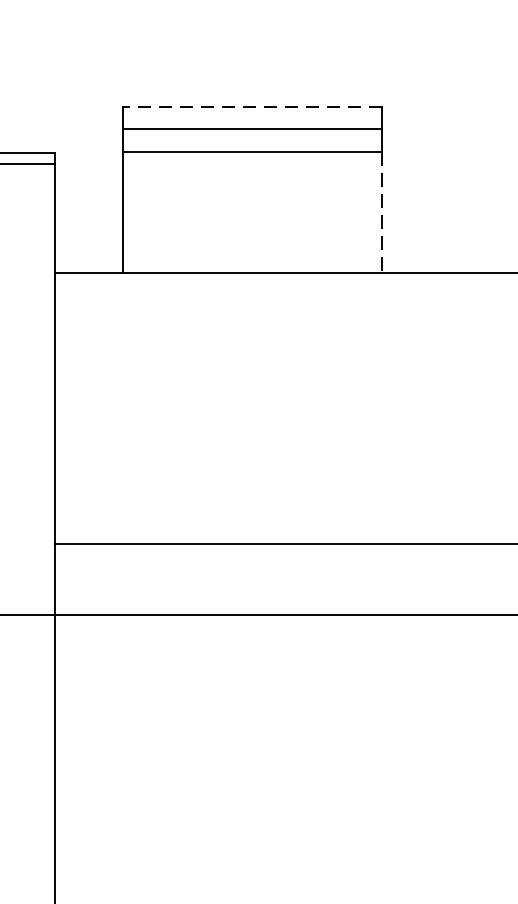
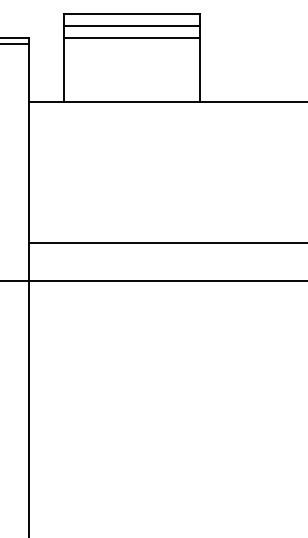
line: (252, 106) -> (132, 14), dashed -> solid
line: (382, 211) -> (200, 69), dashed -> solid

